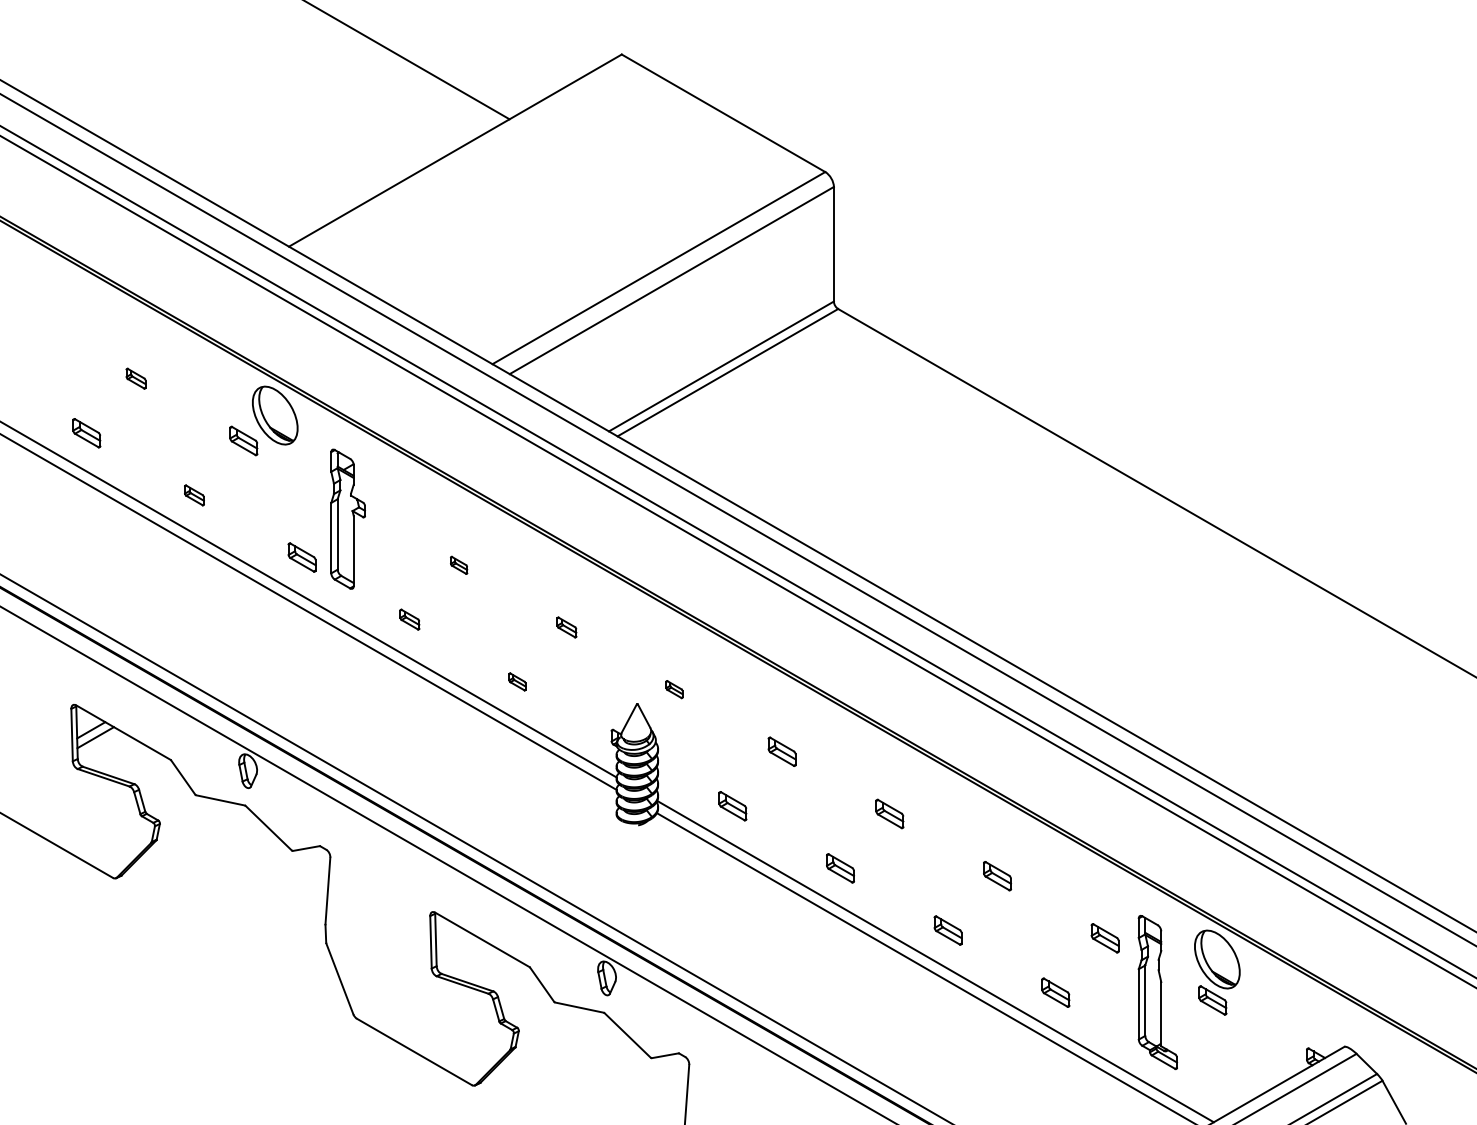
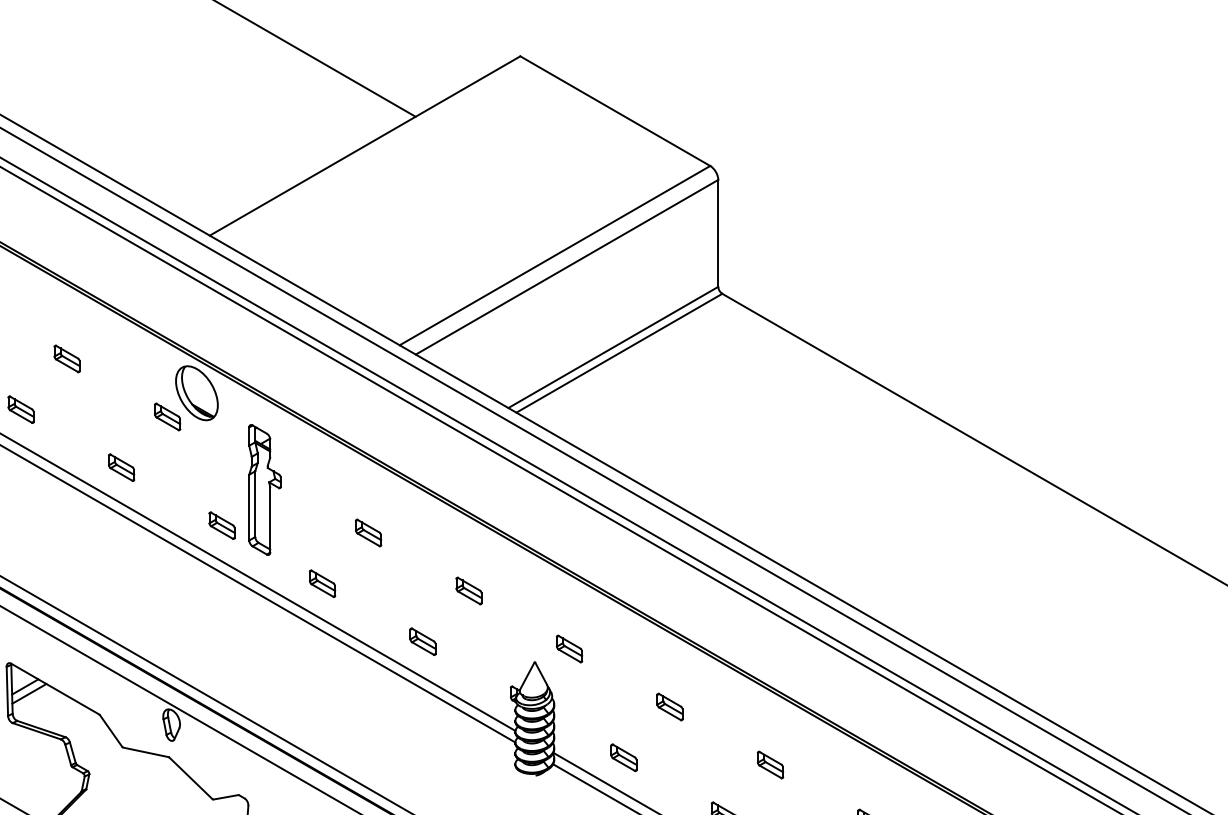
part: (135, 378) -> (66, 358), size x1.43
part: (194, 495) -> (121, 467), size x1.43
part: (458, 565) -> (367, 533), size x1.67
part: (409, 619) -> (322, 583), size x1.43
part: (566, 627) -> (468, 591), size x1.43
part: (517, 681) -> (423, 641), size x1.67
part: (674, 689) -> (569, 648), size x1.67

